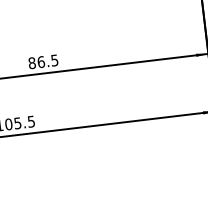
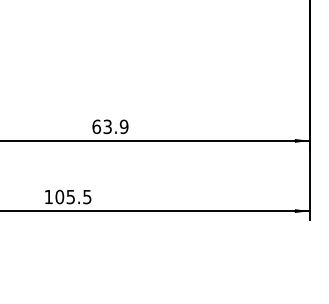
text: (43, 61) -> (110, 126), 86.5 -> 63.9

